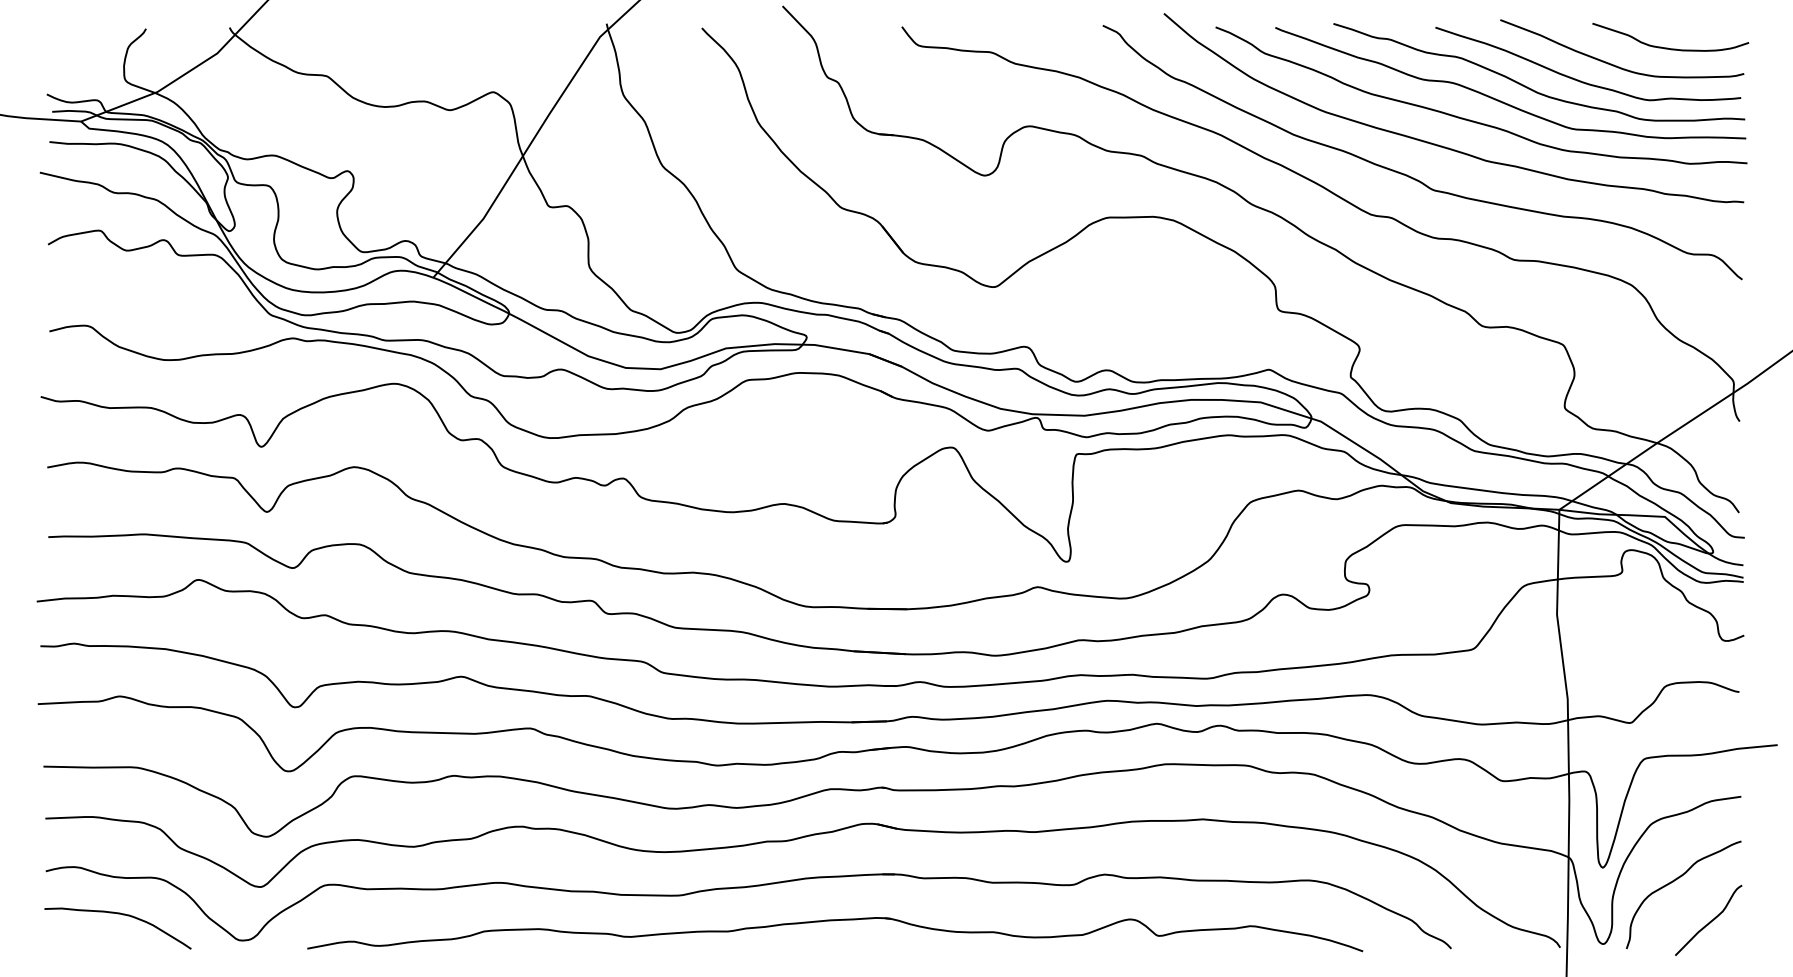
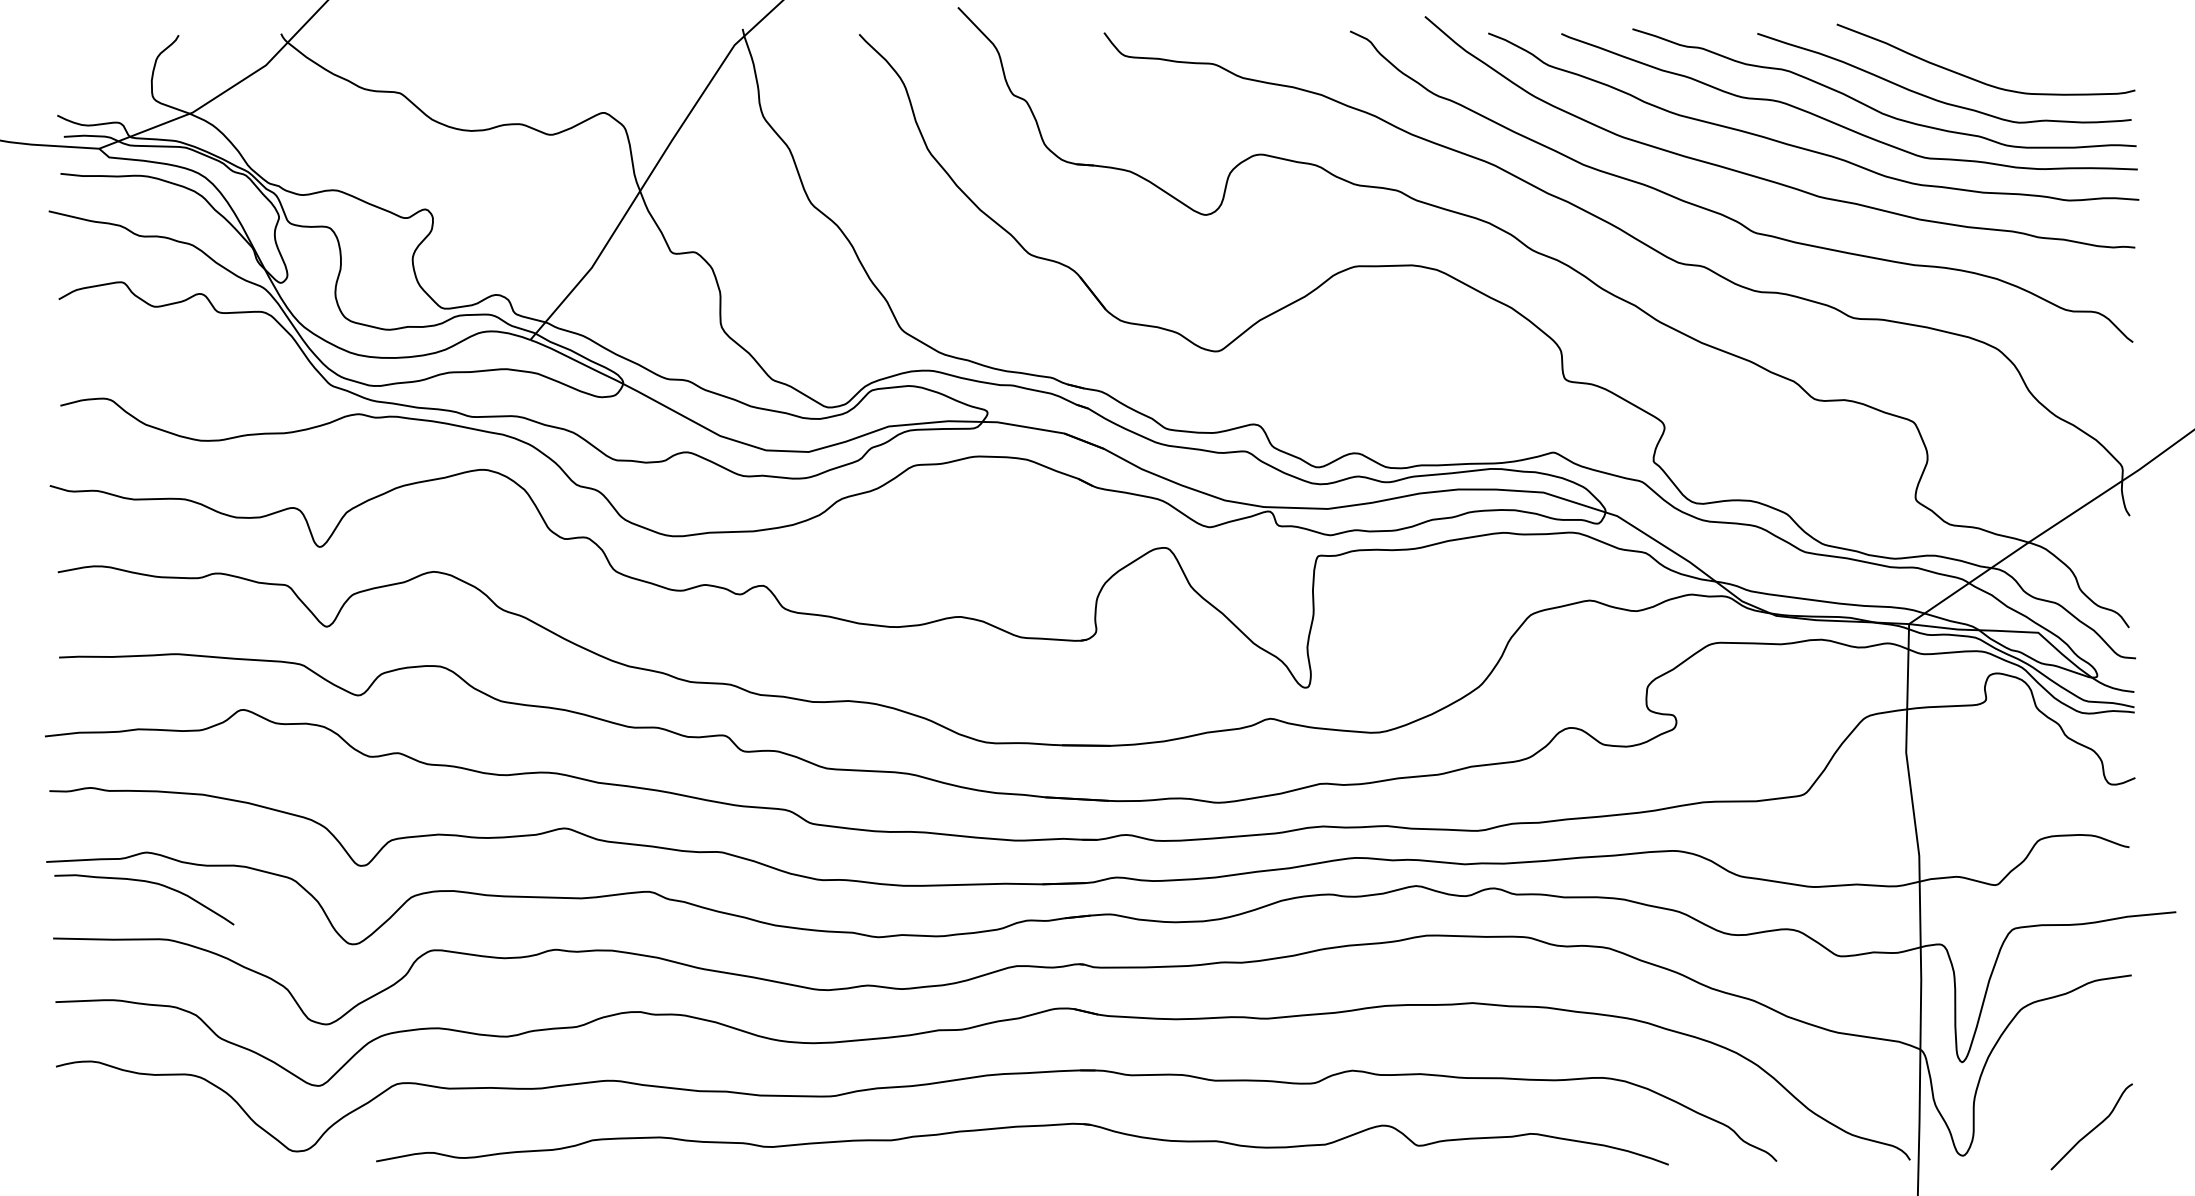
curve: (1668, 47) -> (2042, 58), removed
curve: (1674, 881) -> (2049, 1079), removed
curve: (118, 914) -> (145, 882), moved

